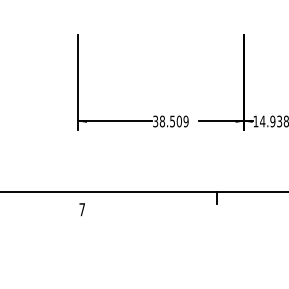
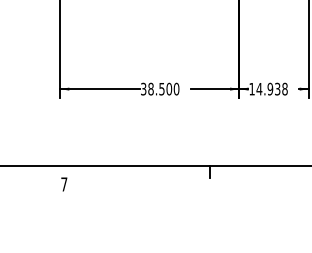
text: (185, 121) -> (175, 89), 38.509 -> 38.500

